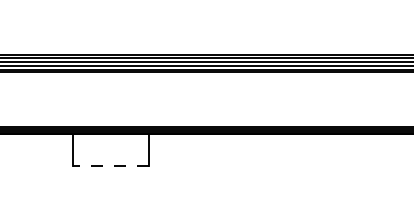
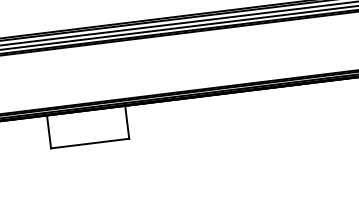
line: (111, 165) -> (90, 143), dashed -> solid

